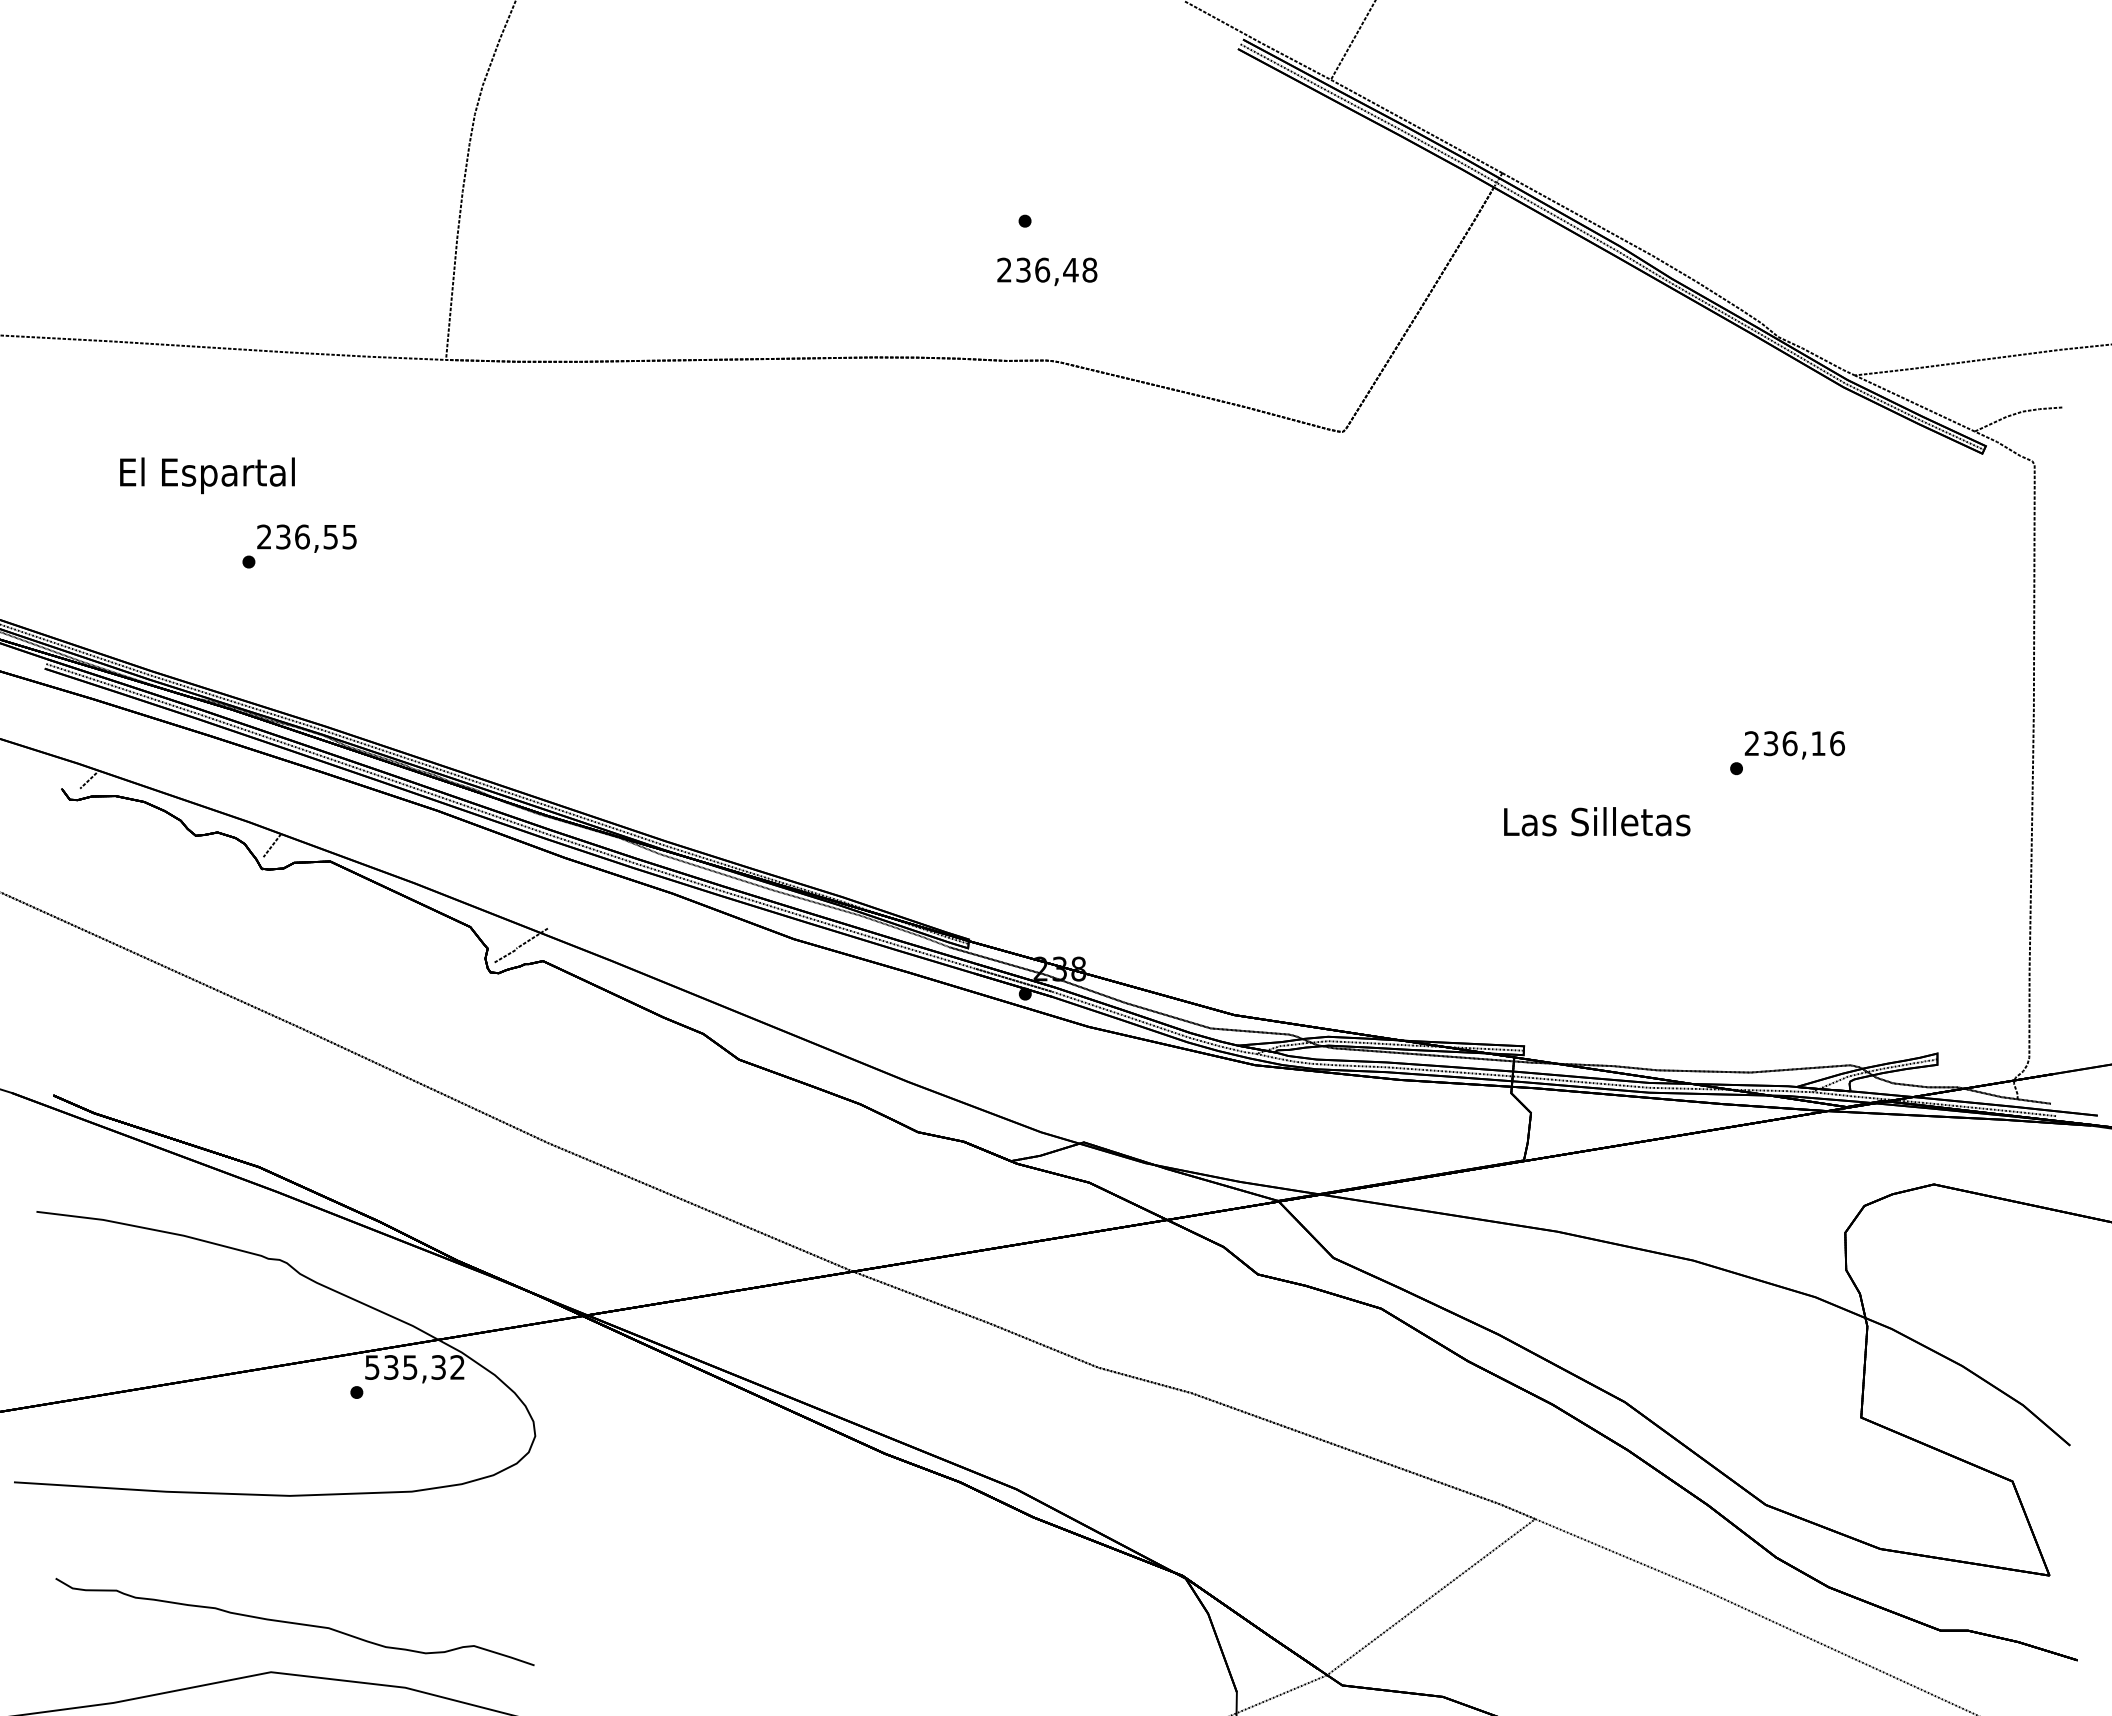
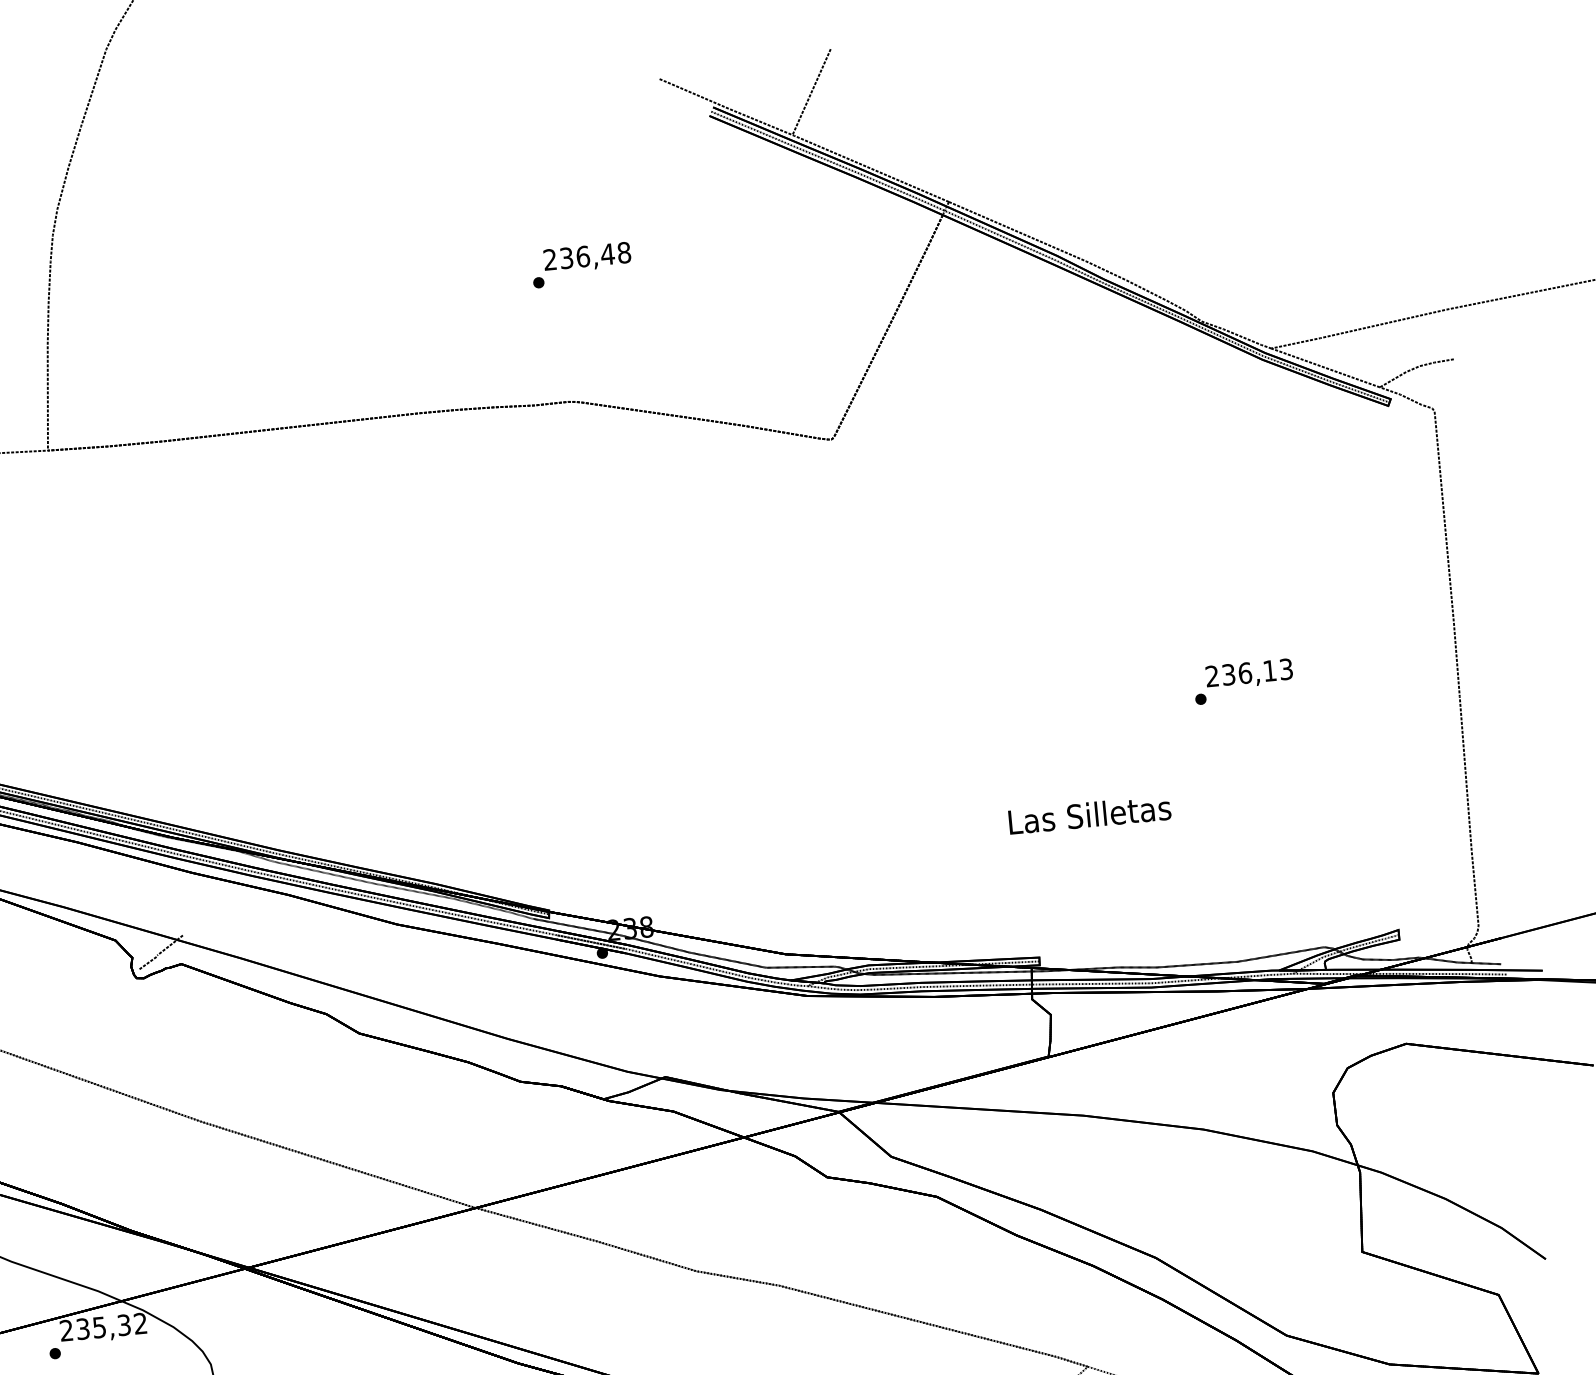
text: (1047, 271) -> (587, 257), moved
text: (1837, 743) -> (1286, 669), 236,16 -> 236,13
text: (1597, 821) -> (1090, 814), moved
text: (372, 1367) -> (66, 1330), 535,32 -> 235,32

